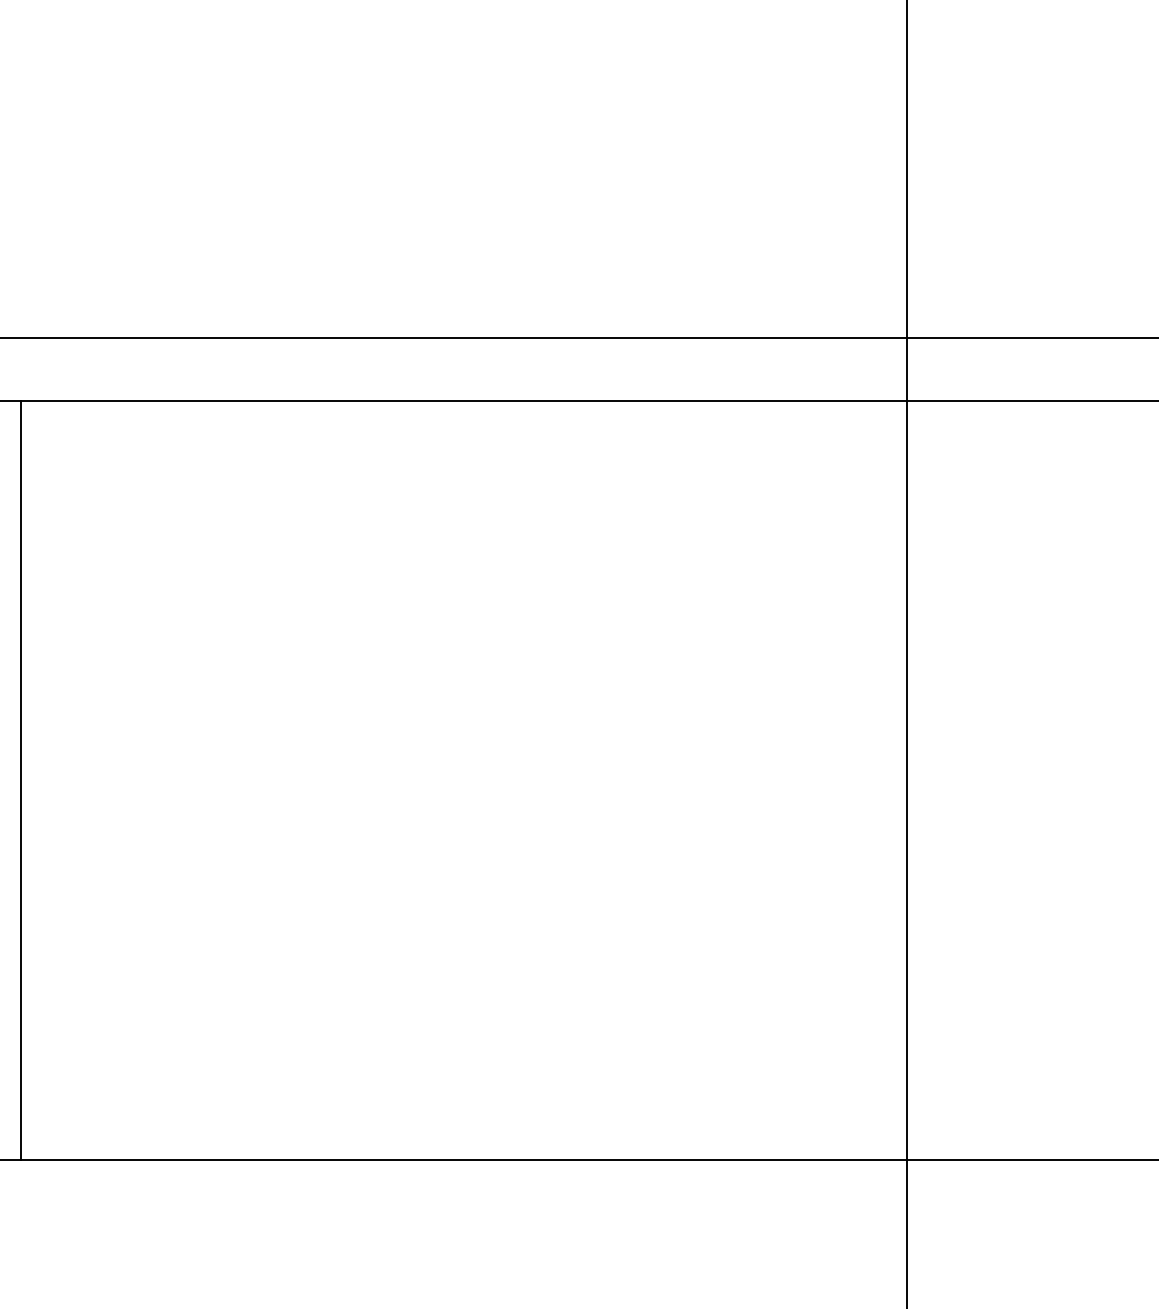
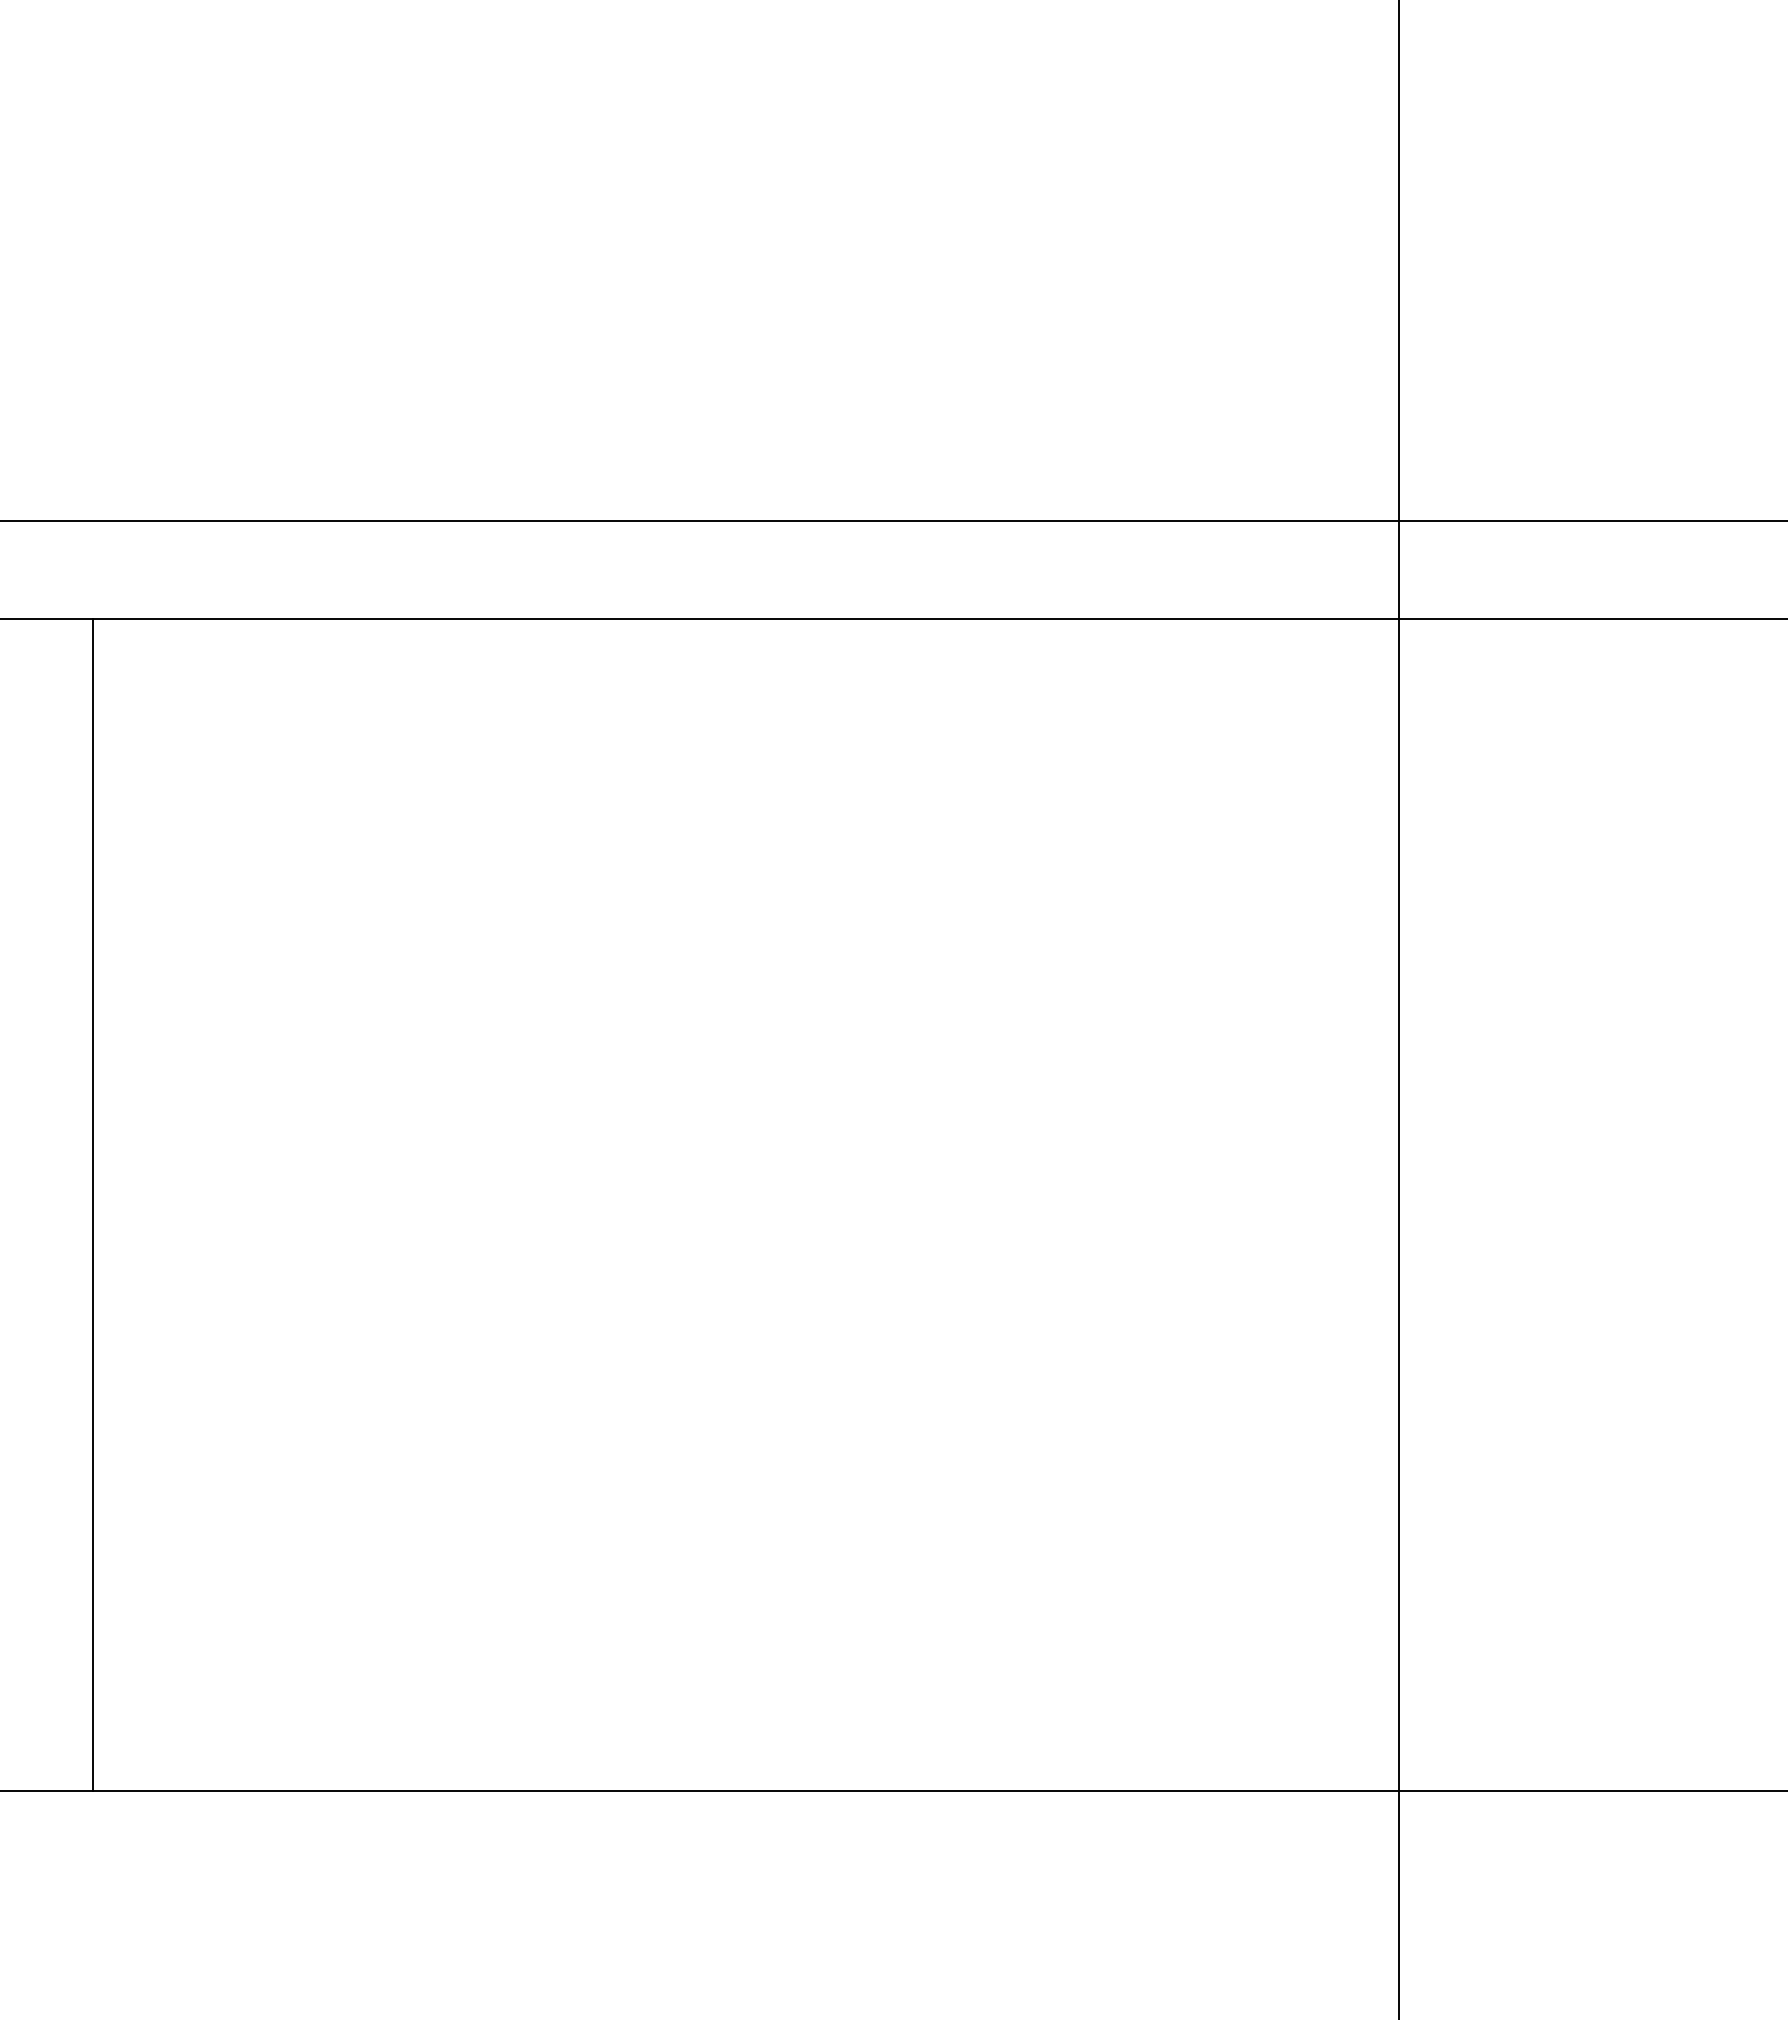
line: (20, 780) -> (93, 1204), moved

